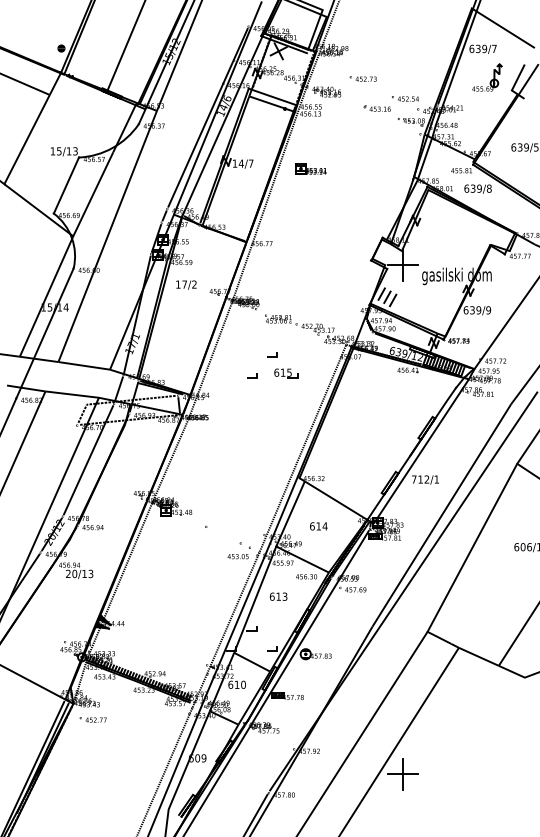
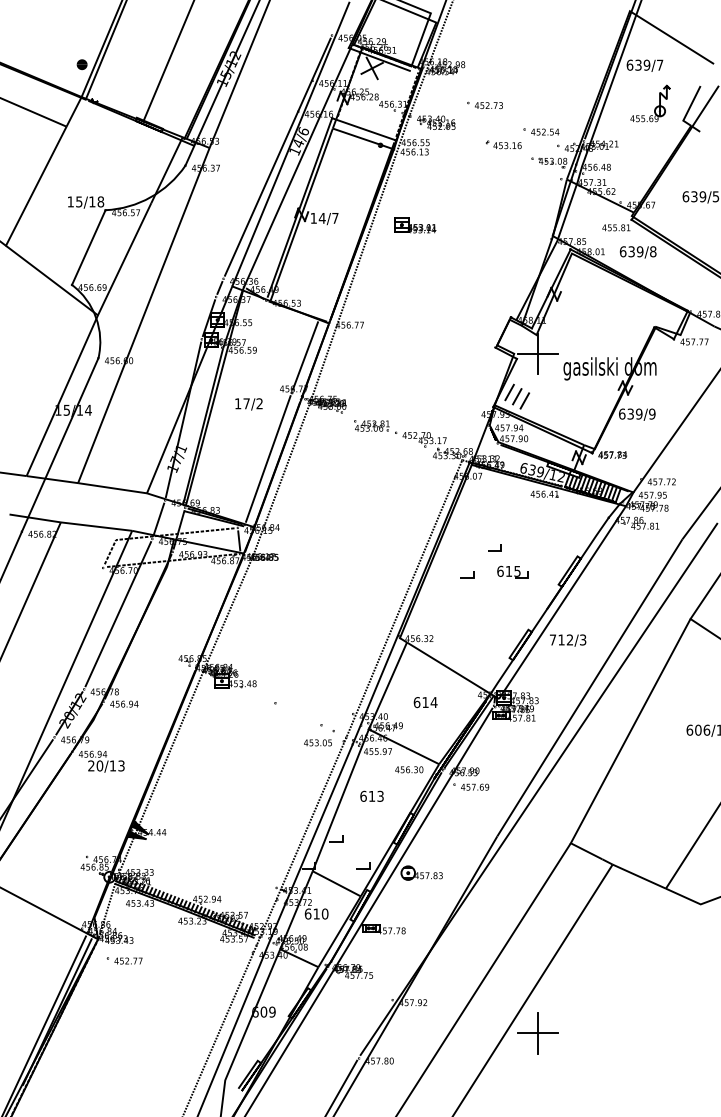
text: (75, 151) -> (100, 201), 15/13 -> 15/18
line: (228, 266) -> (305, 355), added
text: (186, 285) -> (248, 404), moved
line: (201, 343) -> (268, 458), added
part: (275, 369) -> (499, 566), moved
text: (437, 479) -> (583, 639), 712/1 -> 712/3

